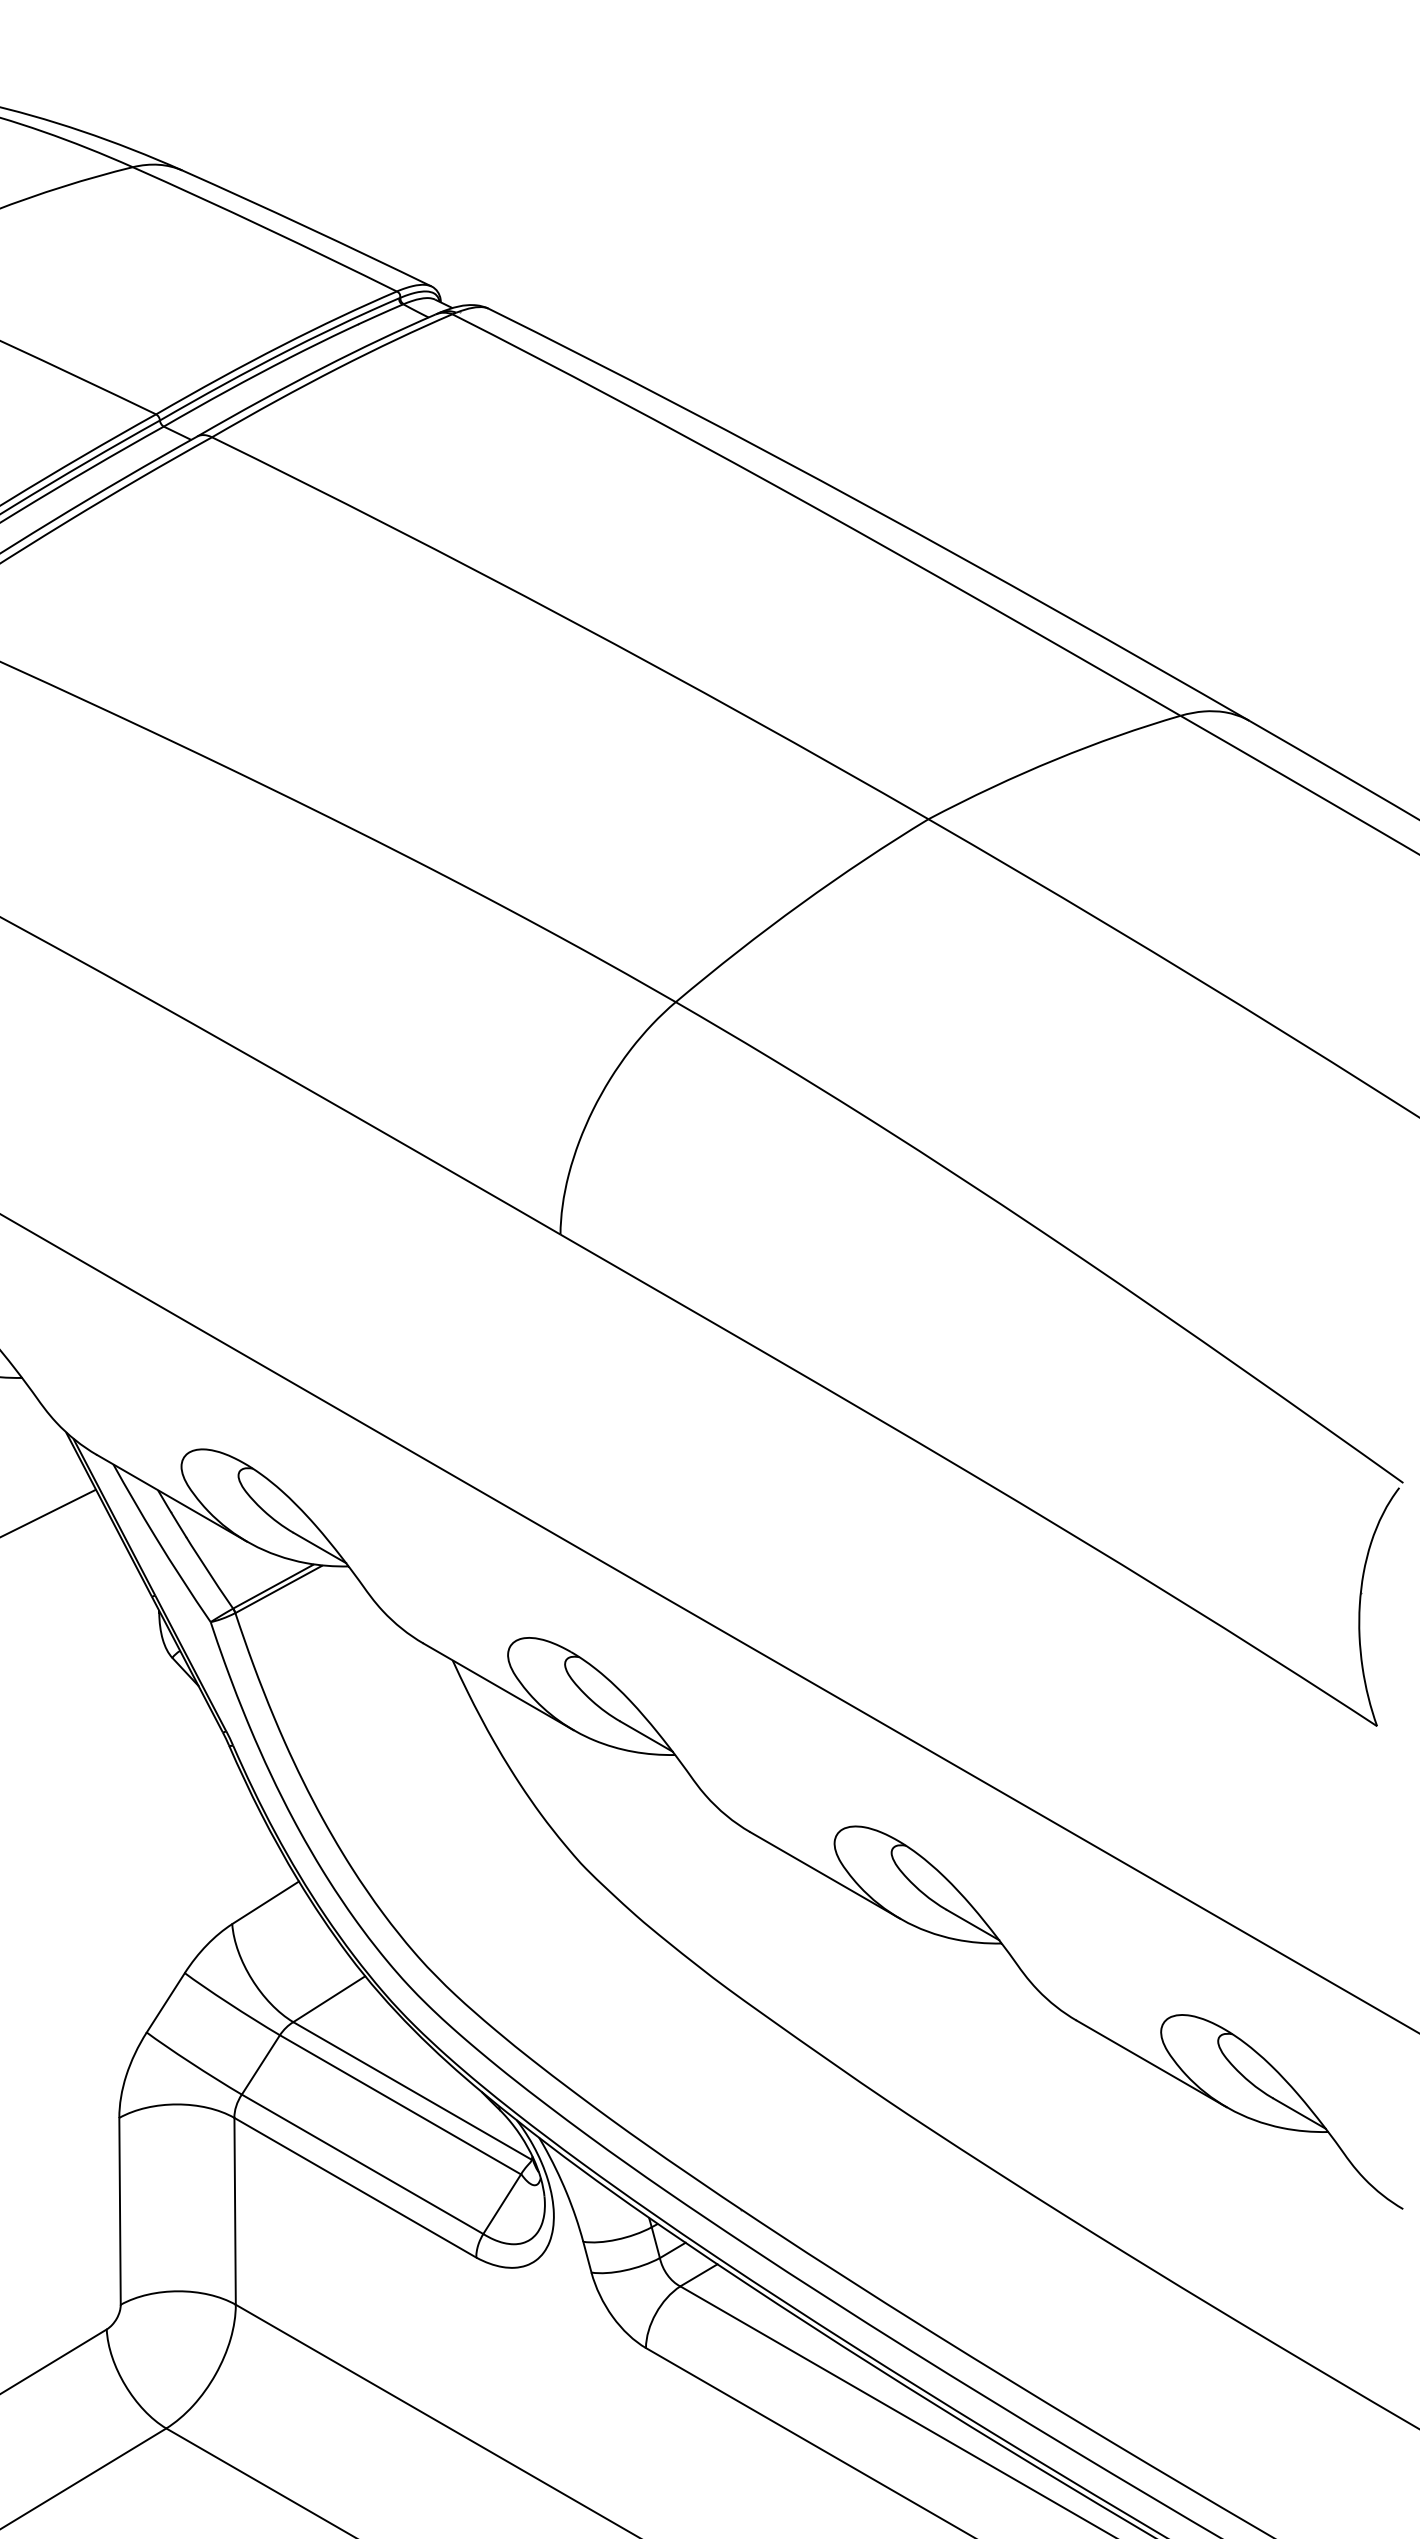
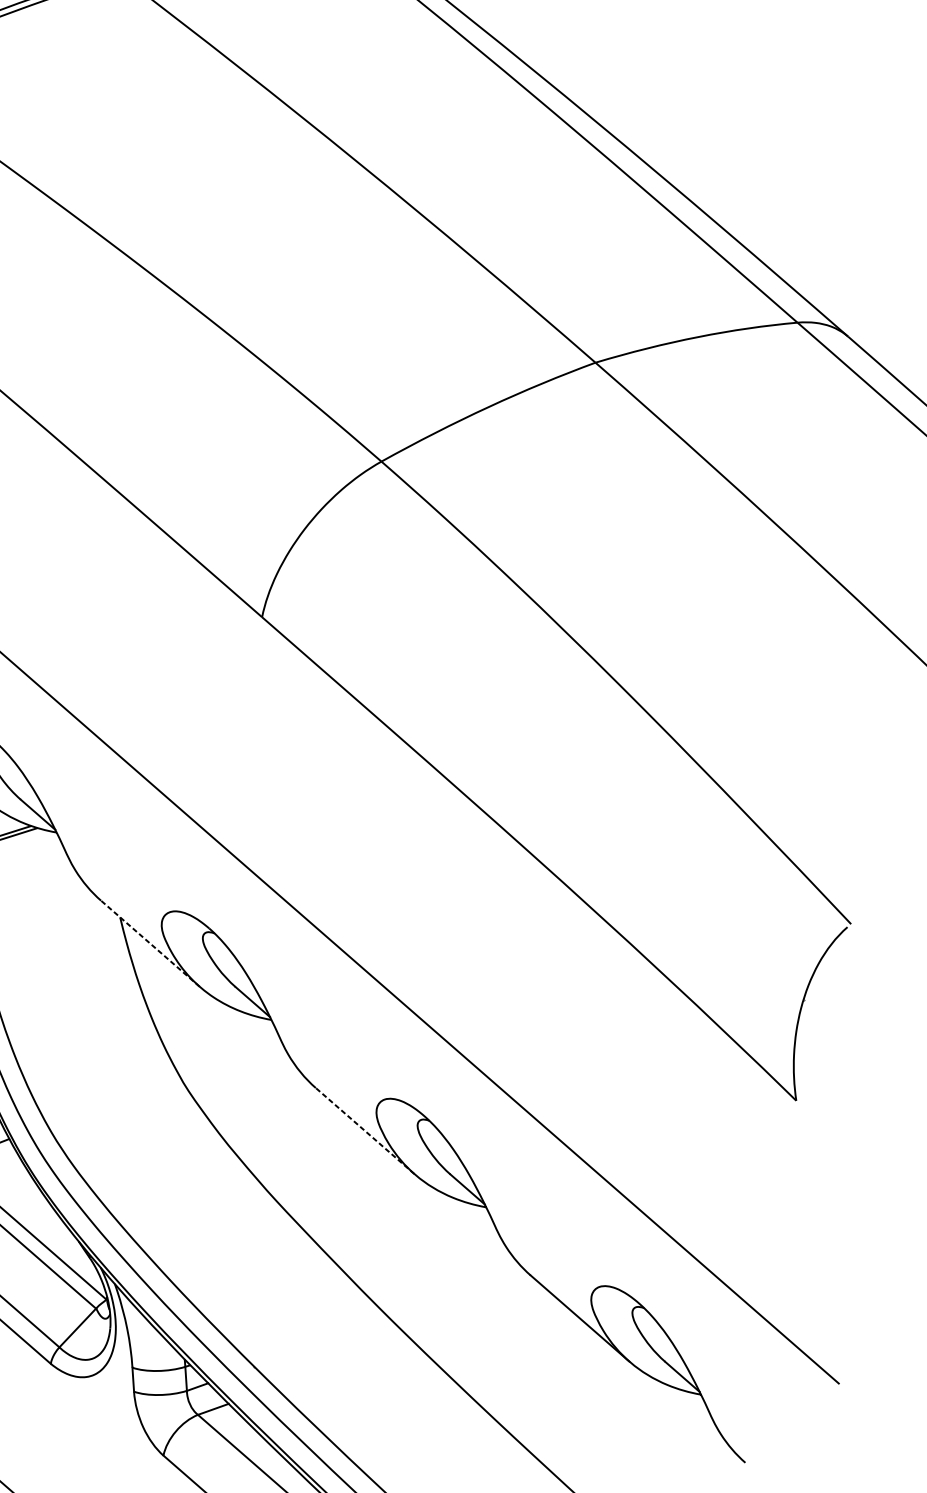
line: (498, 1686) -> (150, 943), solid -> dashed
line: (825, 1875) -> (365, 1131), solid -> dashed

